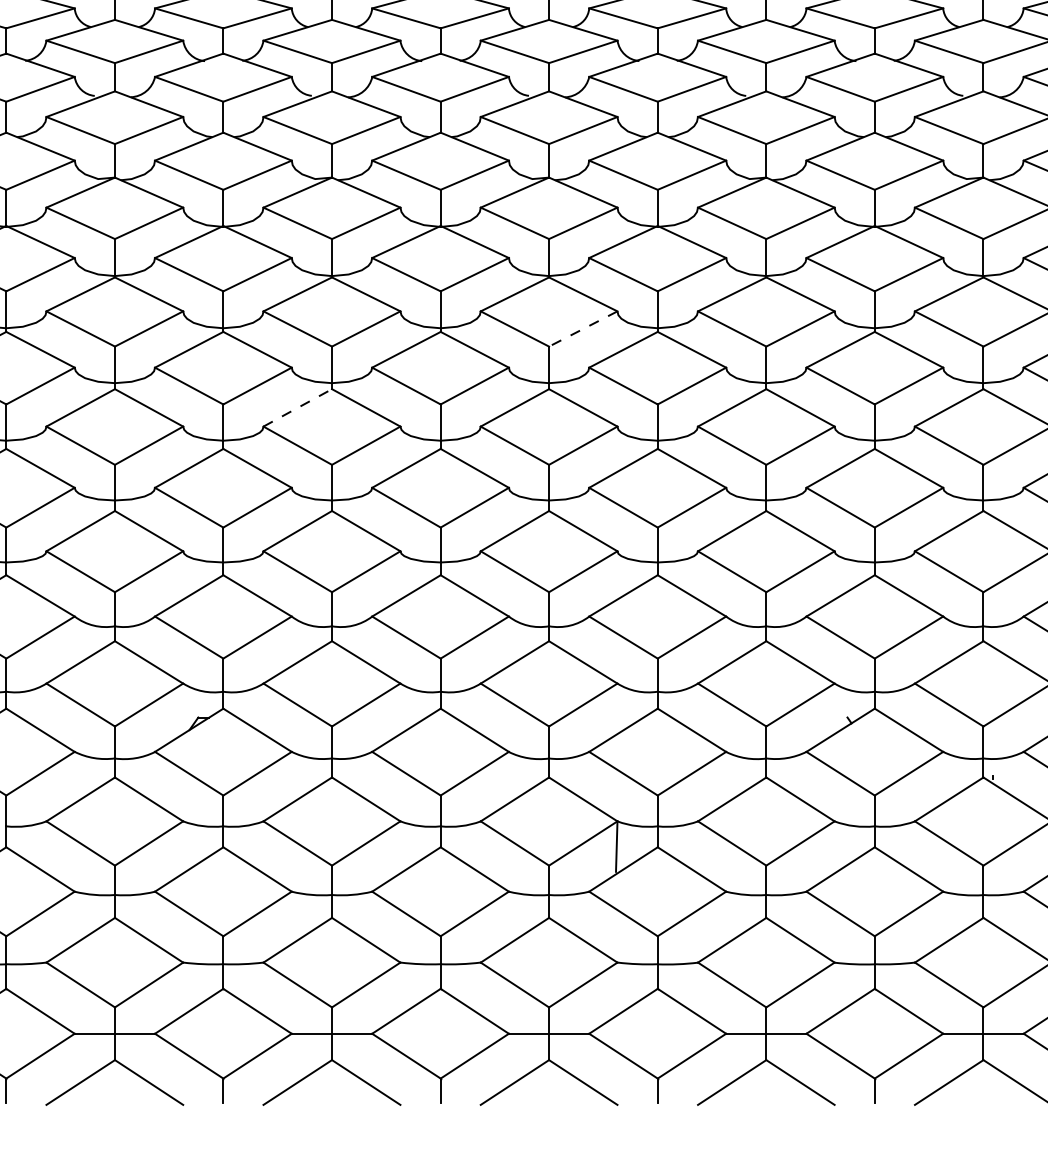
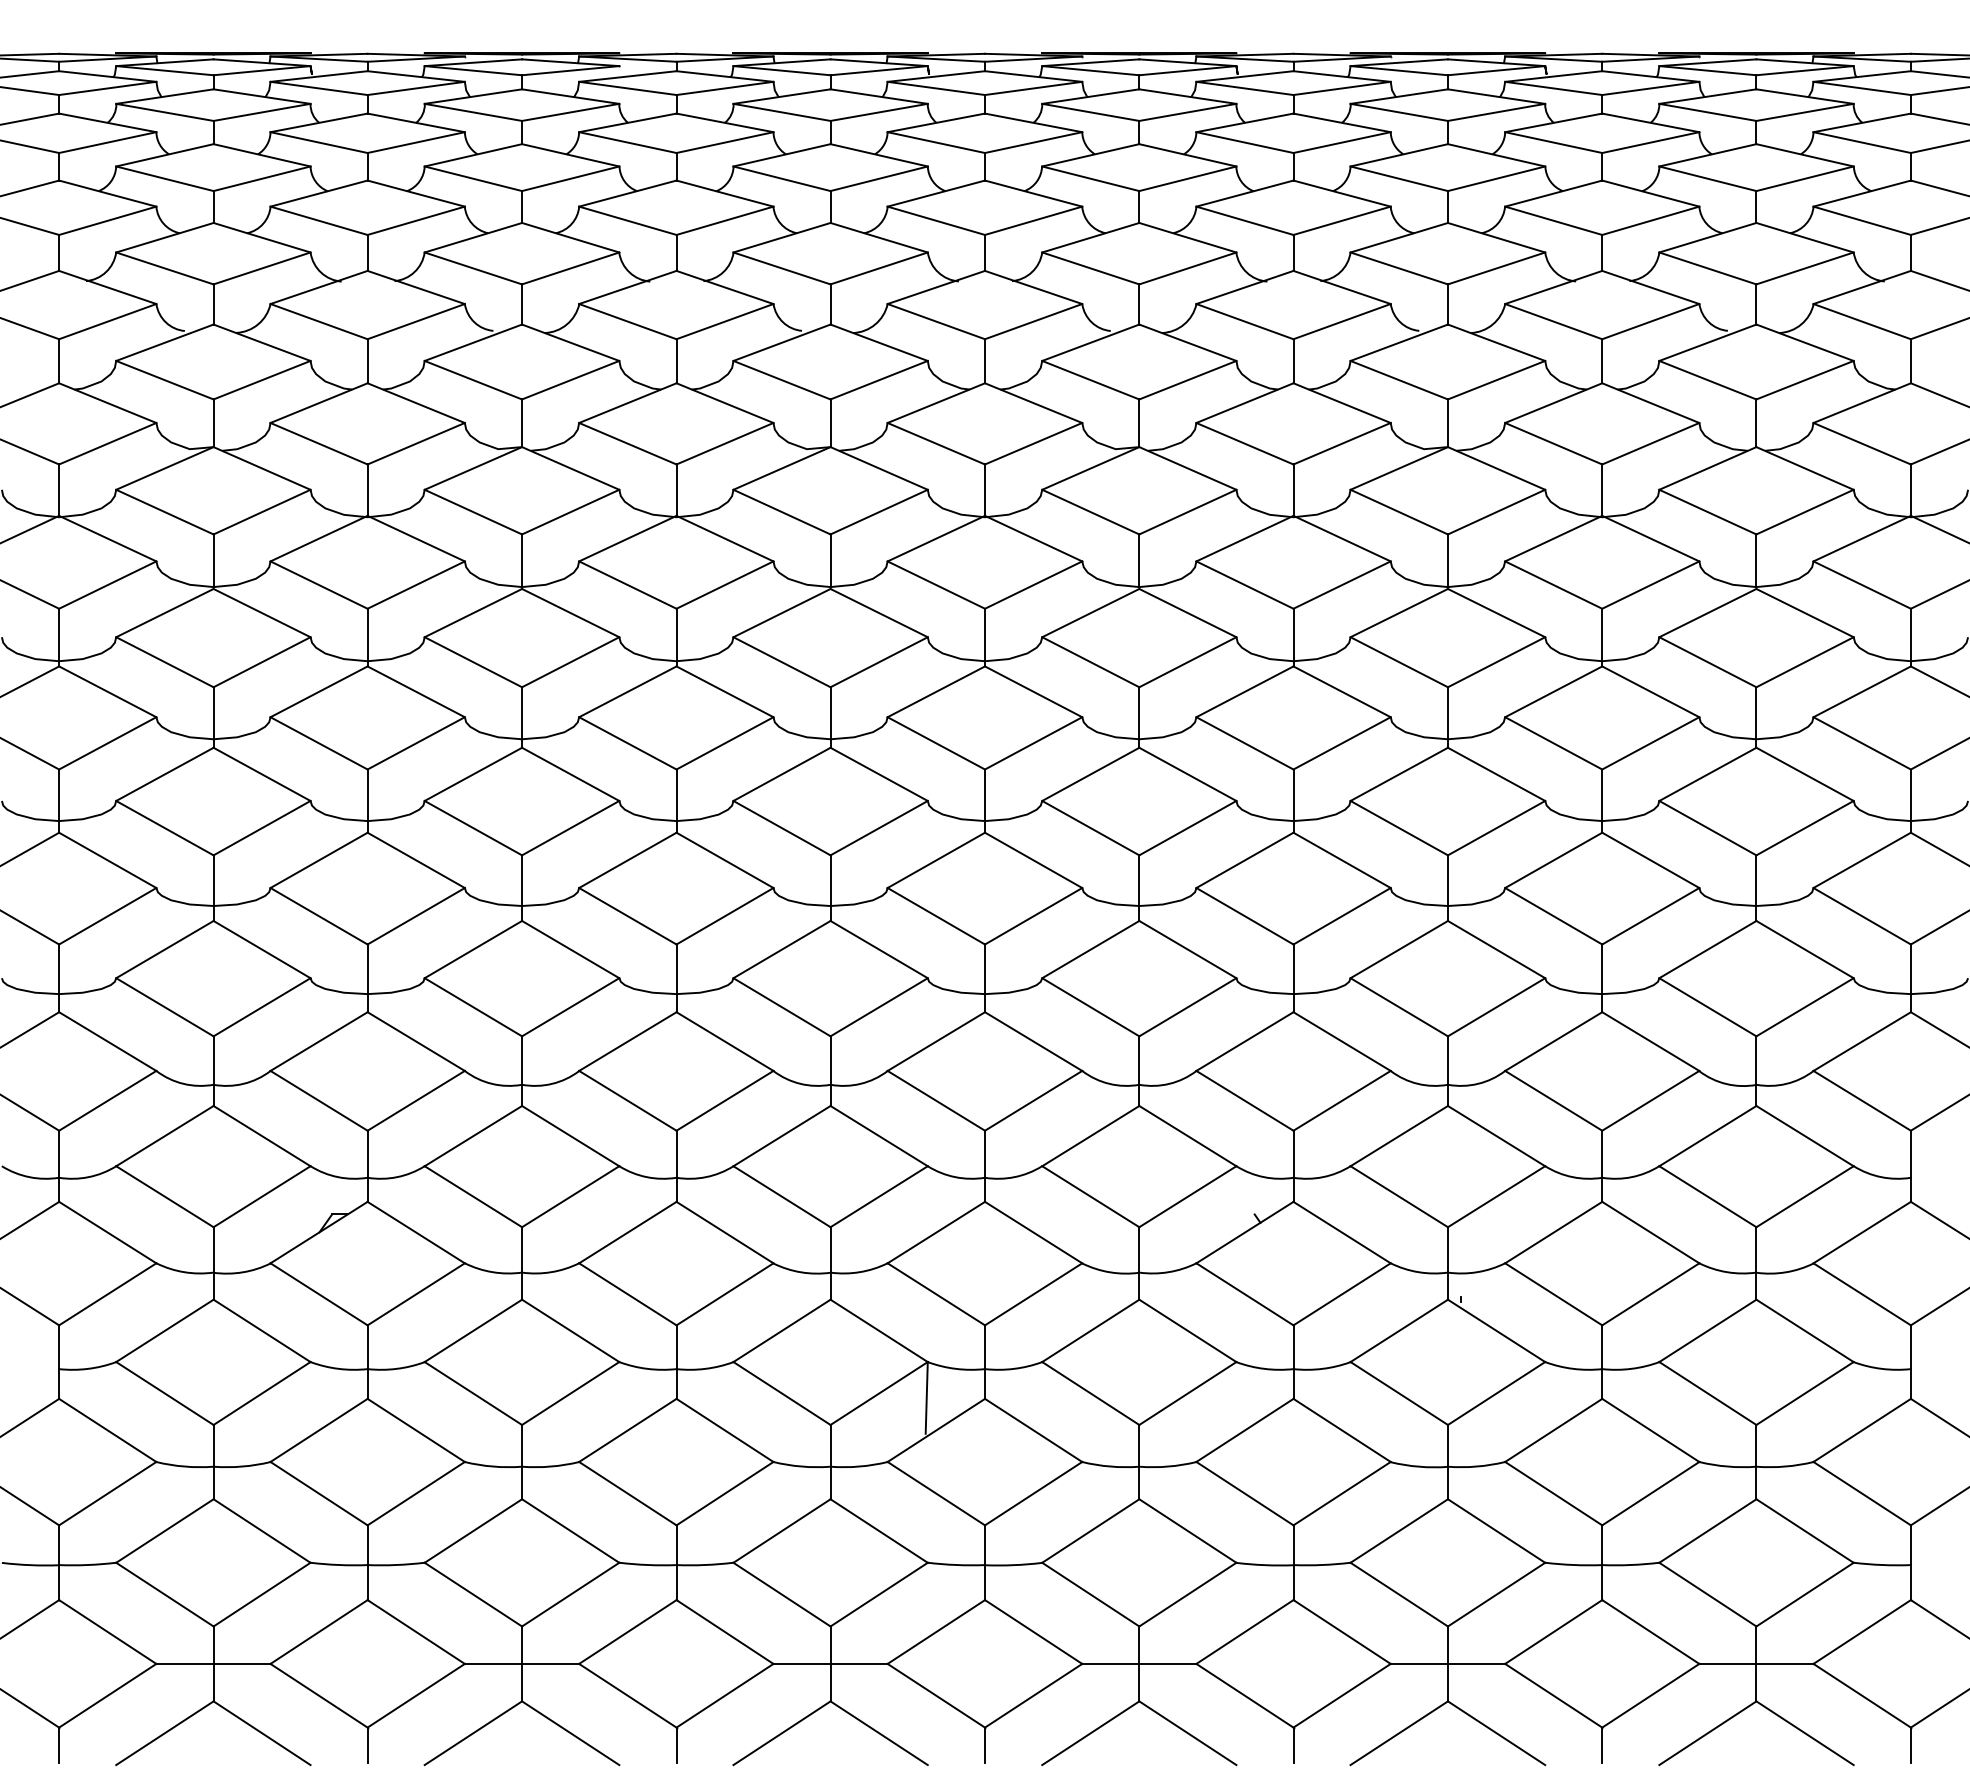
line: (583, 329) -> (879, 662), dashed -> solid
line: (297, 407) -> (473, 774), dashed -> solid

